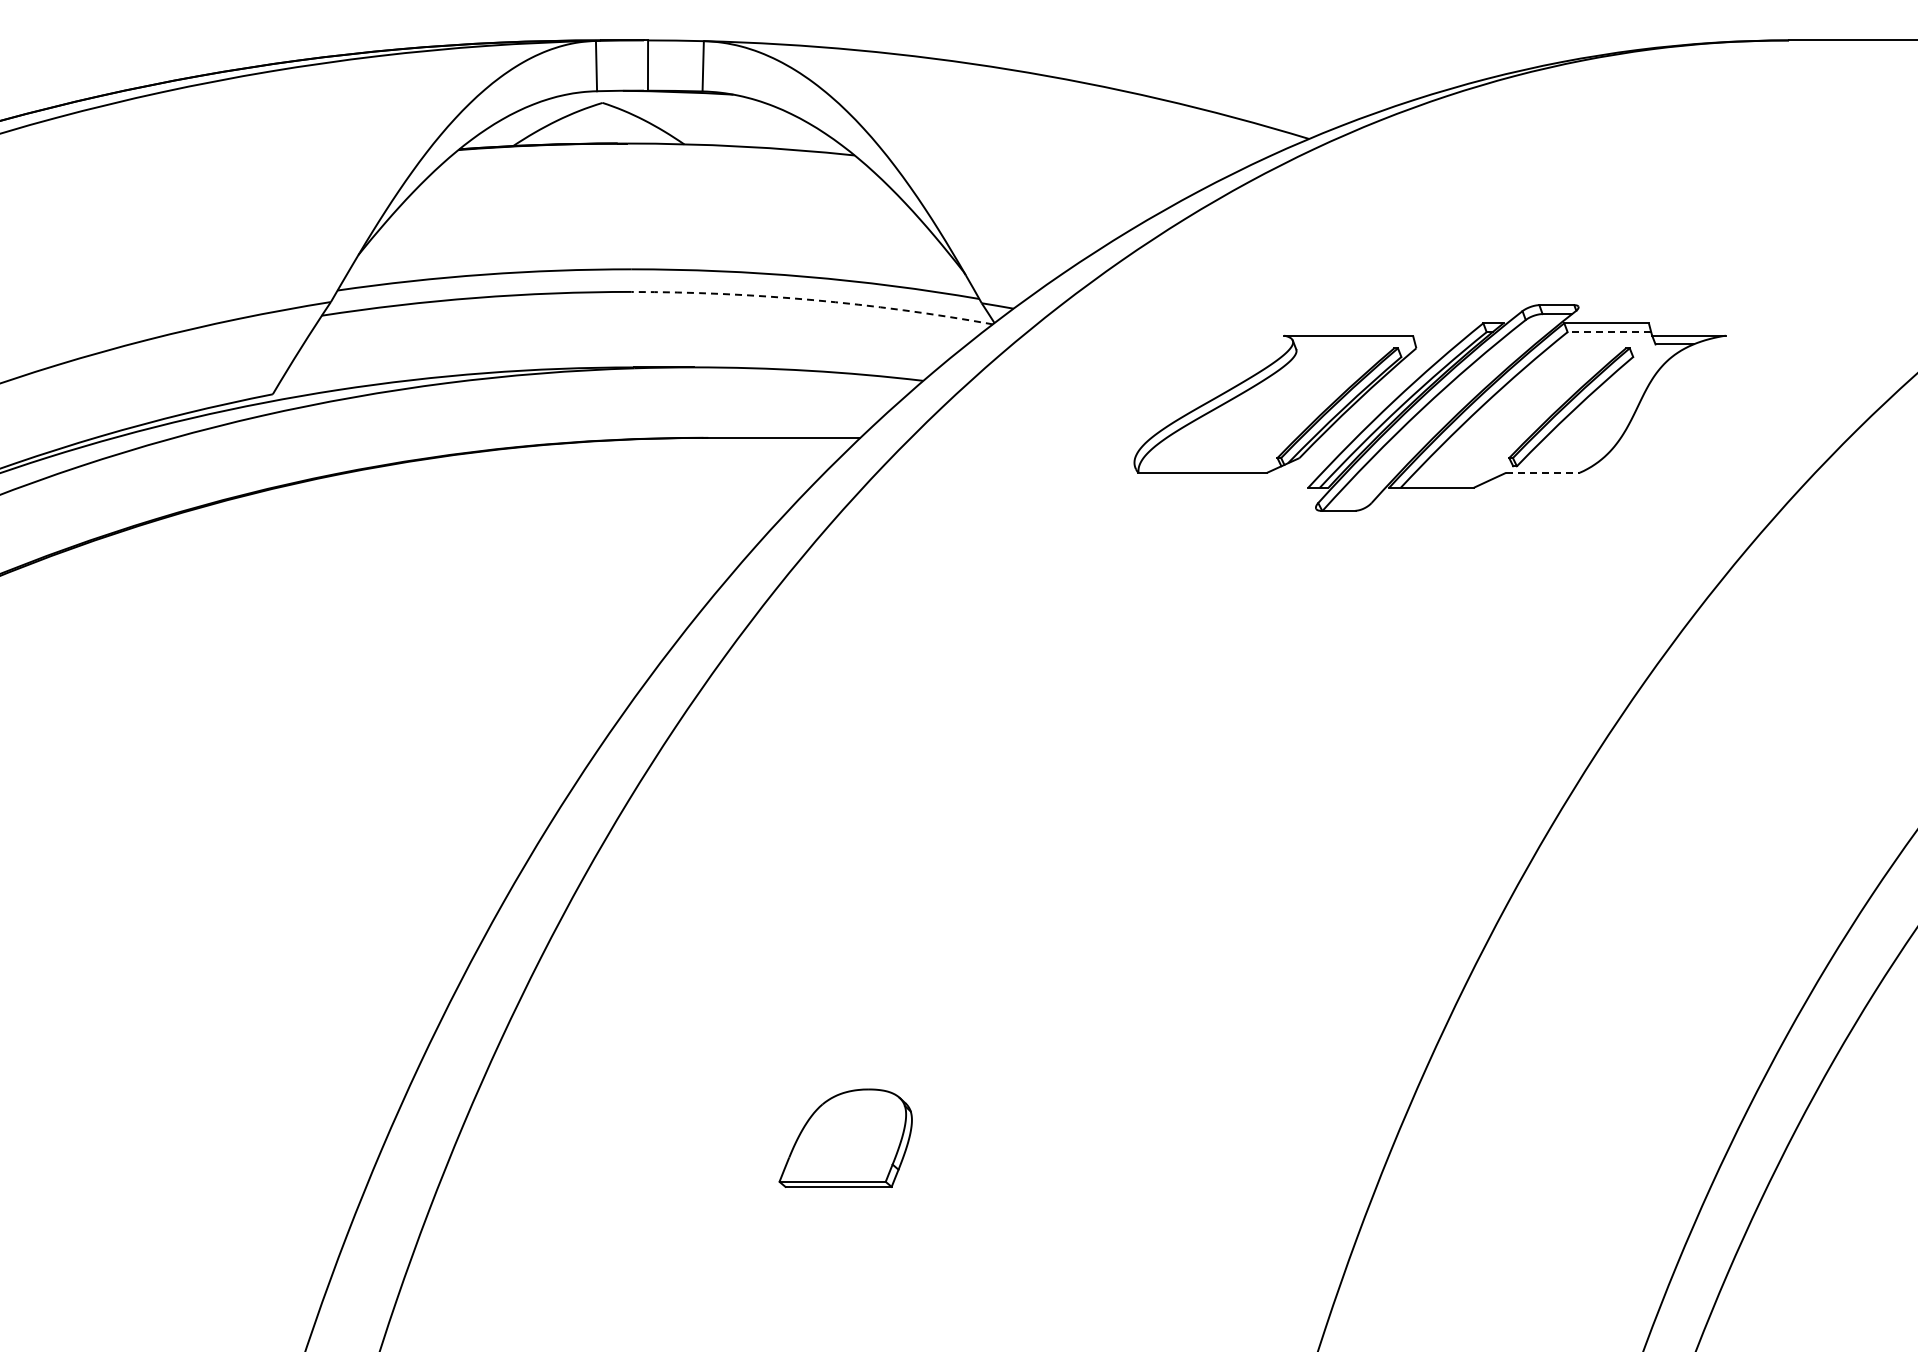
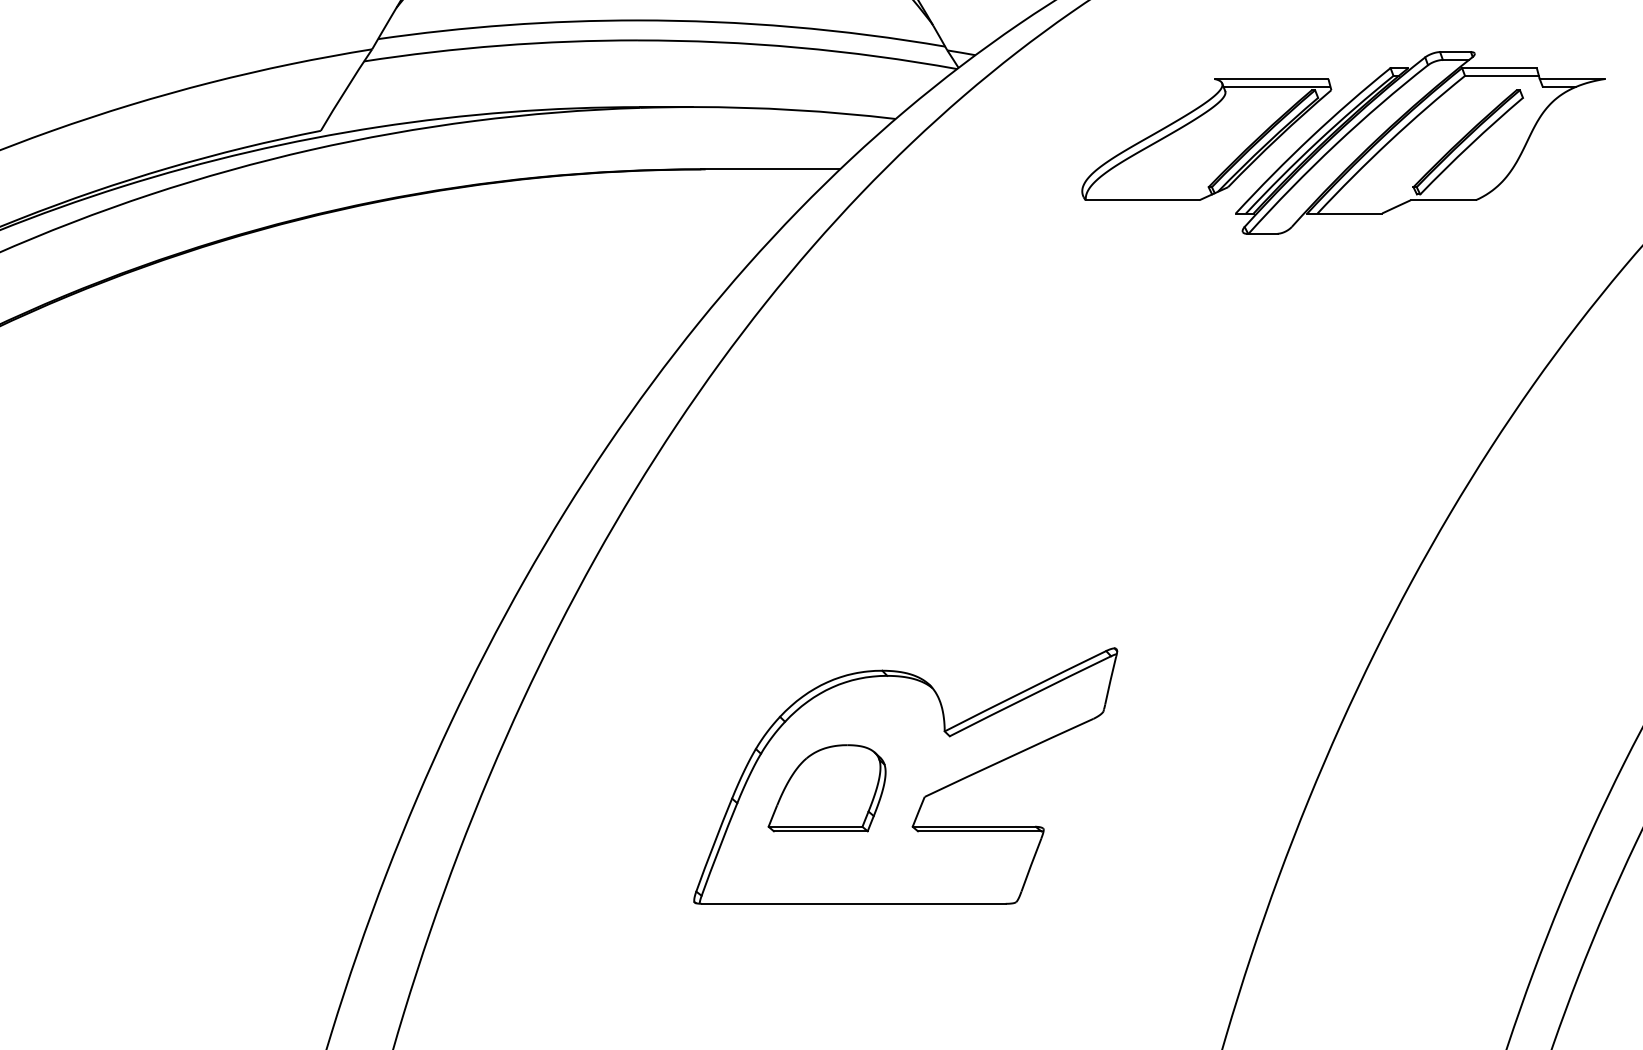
arc: (812, 300) -> (797, 47), dashed -> solid
line: (1609, 332) -> (1502, 76), dashed -> solid
line: (1354, 344) -> (1276, 86), added
line: (1542, 472) -> (1442, 199), dashed -> solid
part: (934, 1123) -> (905, 775), added

